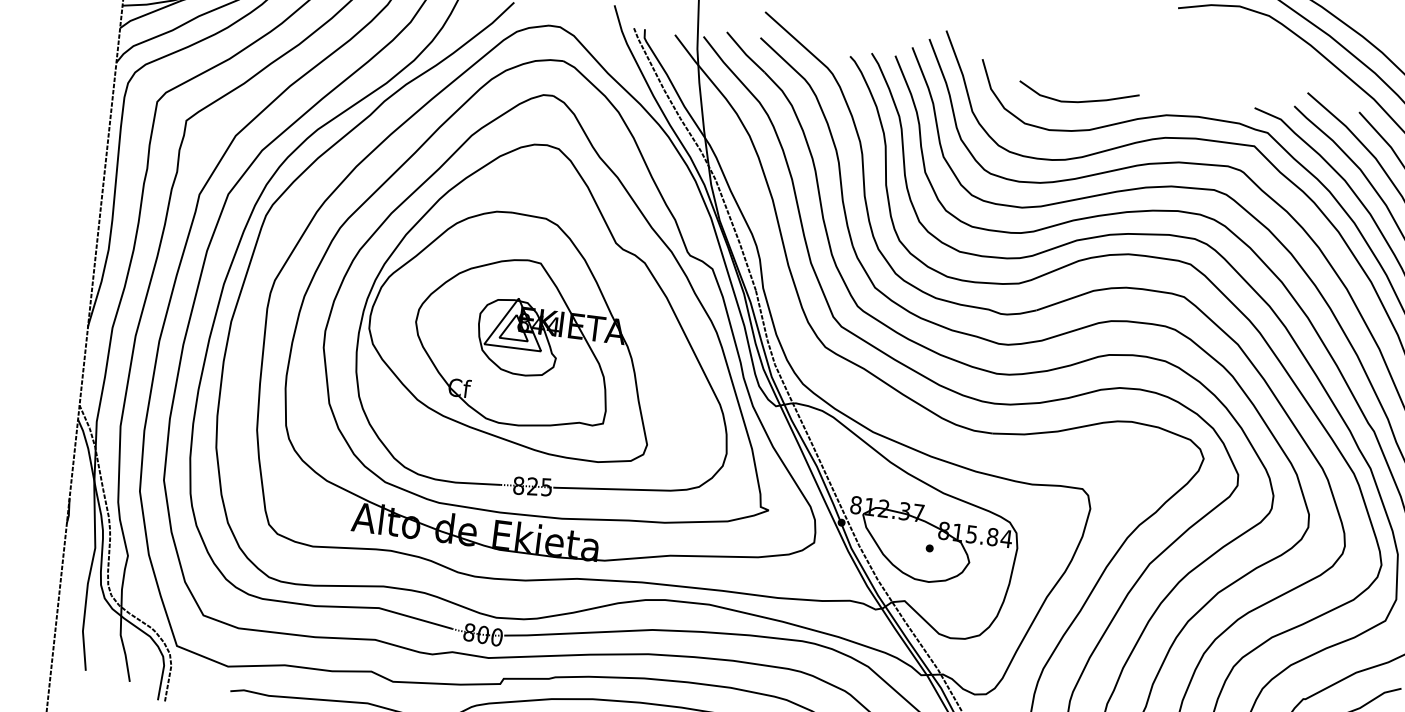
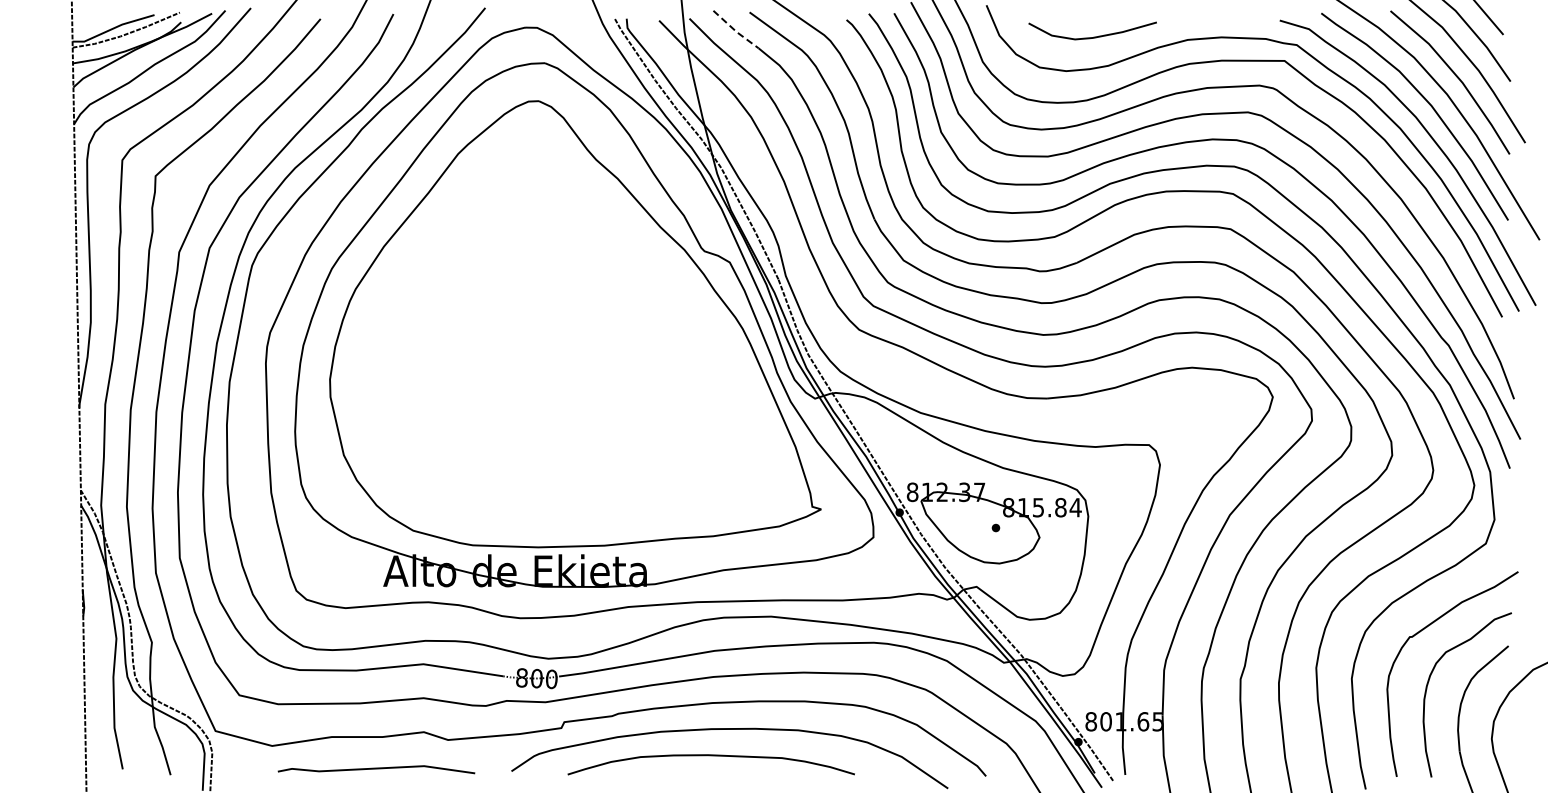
line: (745, 53) -> (735, 30), solid -> dashed
part: (551, 321) -> (567, 339), removed

